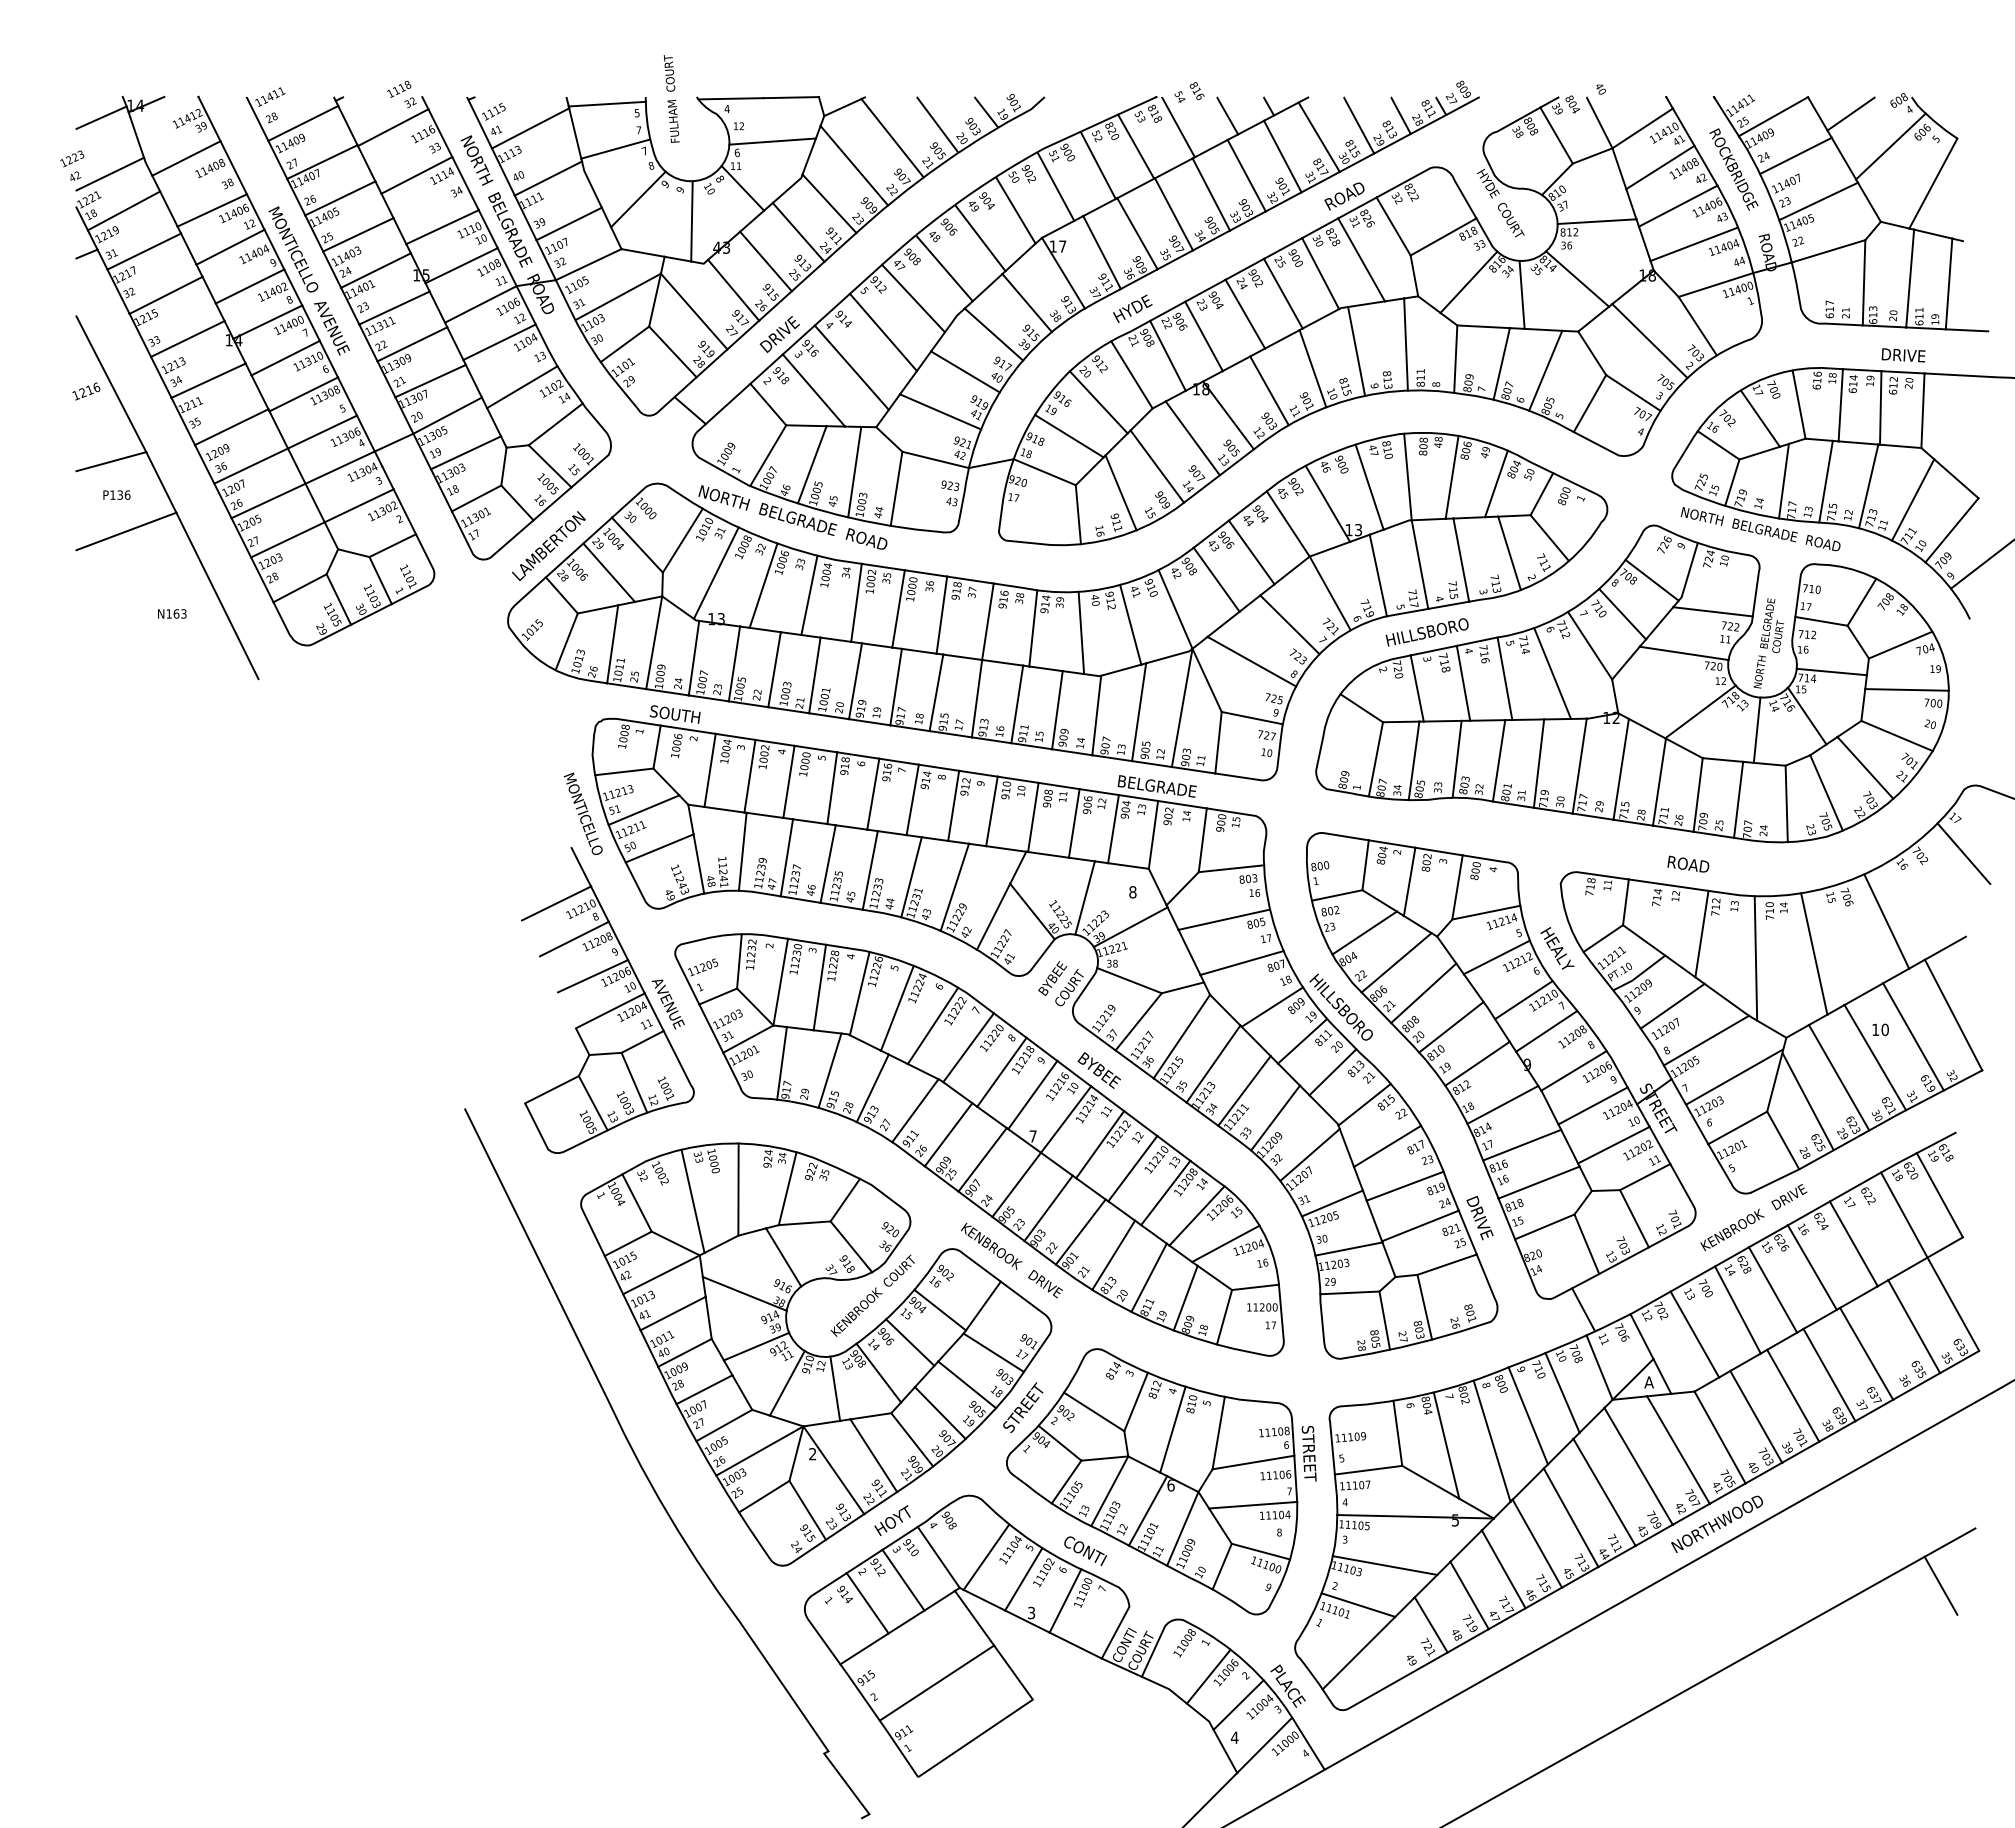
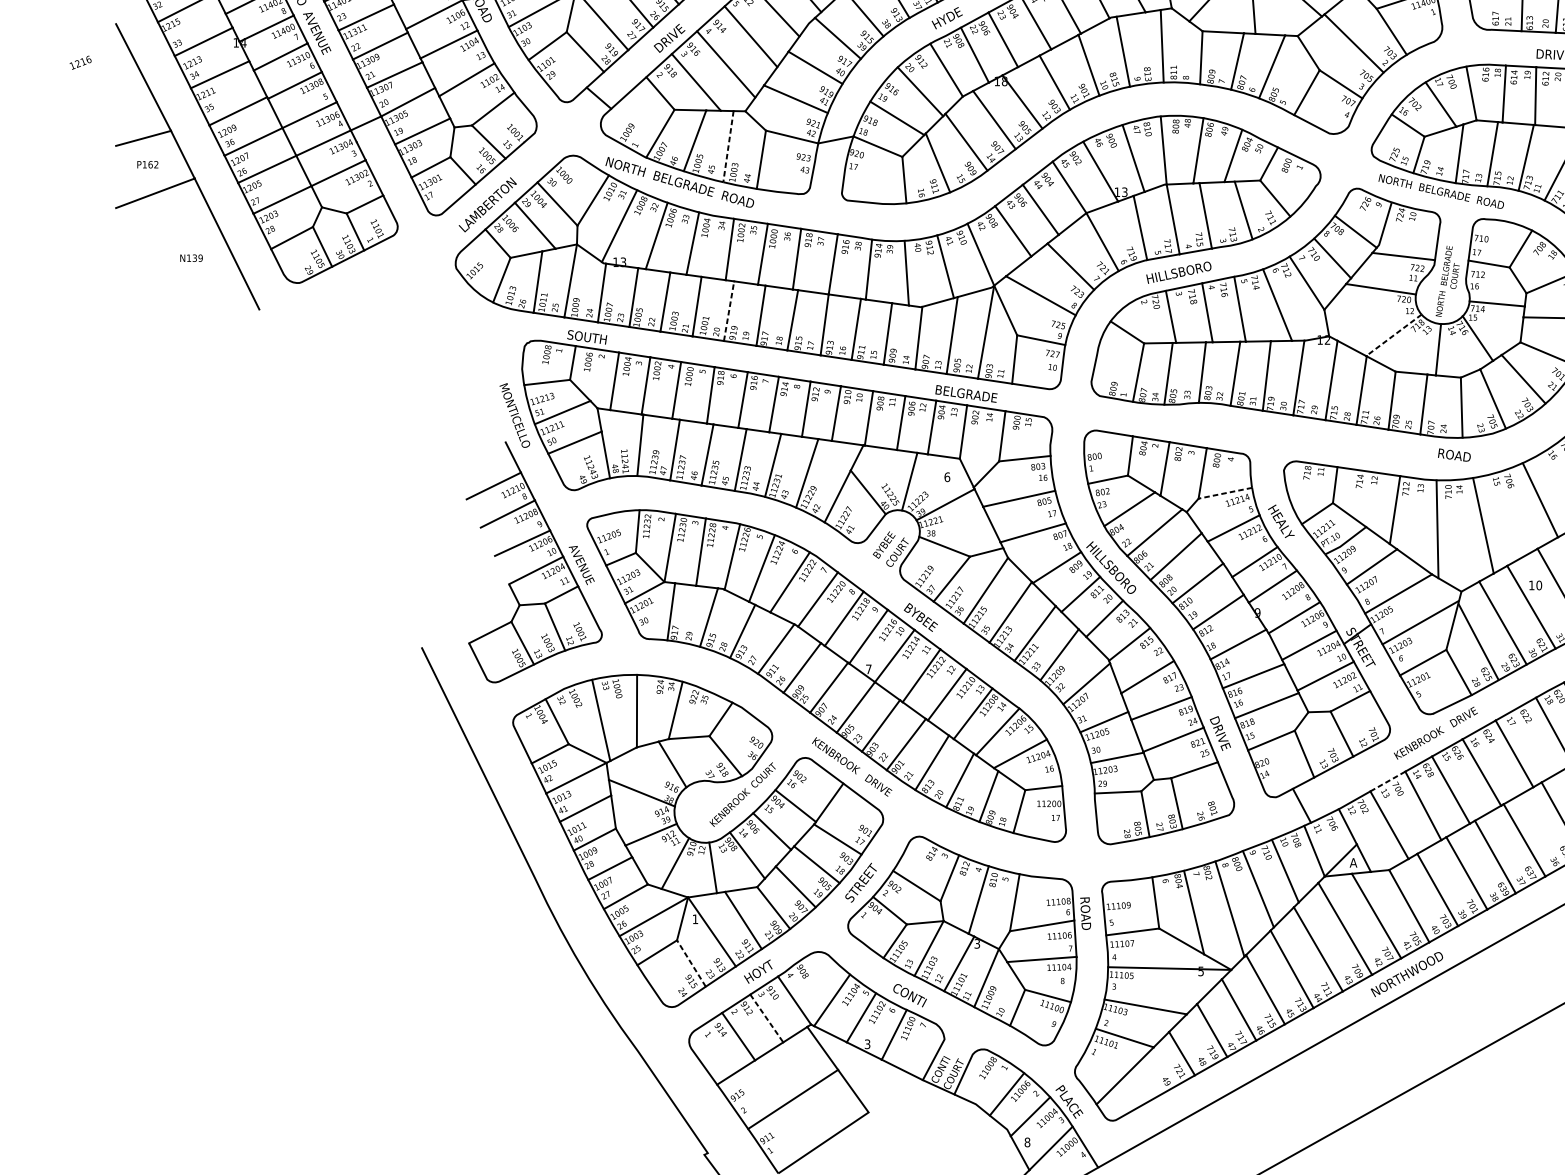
text: (86, 391) -> (80, 62), moved
line: (854, 472) -> (728, 146), solid -> dashed
text: (123, 494) -> (153, 164), P136 -> P162
text: (179, 613) -> (197, 257), N163 -> N139
line: (855, 680) -> (729, 310), solid -> dashed
line: (1700, 712) -> (1393, 335), solid -> dashed
text: (1688, 863) -> (1454, 454), moved
text: (1132, 892) -> (947, 477), 8 -> 6
line: (1486, 912) -> (1225, 493), solid -> dashed
line: (1692, 1279) -> (1387, 781), solid -> dashed
text: (1308, 1453) -> (1085, 918), STREET -> ROAD
text: (812, 1454) -> (695, 919), 2 -> 1
text: (1170, 1485) -> (976, 943), 6 -> 3
line: (807, 1510) -> (691, 963), solid -> dashed
line: (903, 1580) -> (766, 1018), solid -> dashed
text: (1234, 1737) -> (1027, 1142), 4 -> 8

